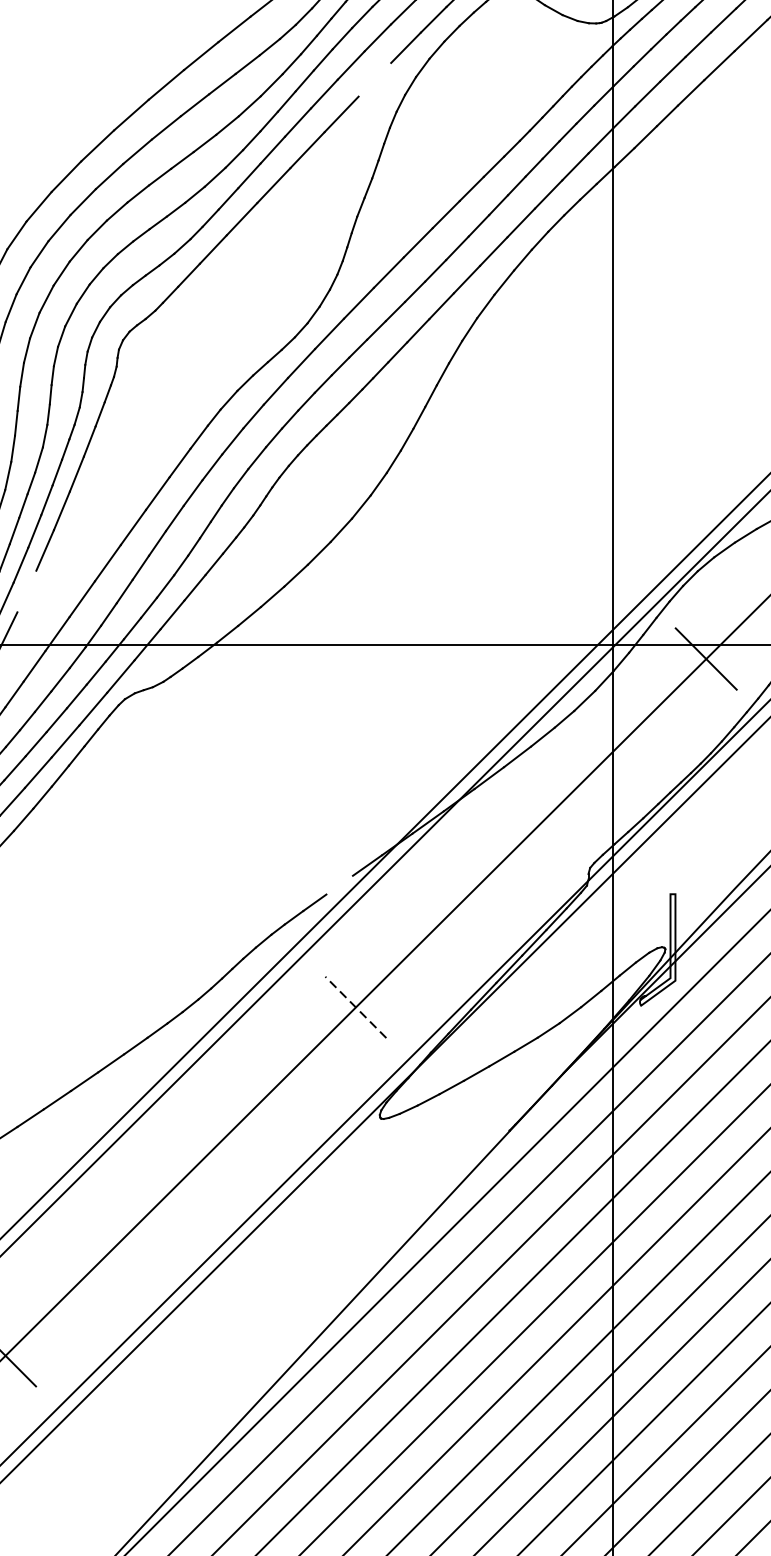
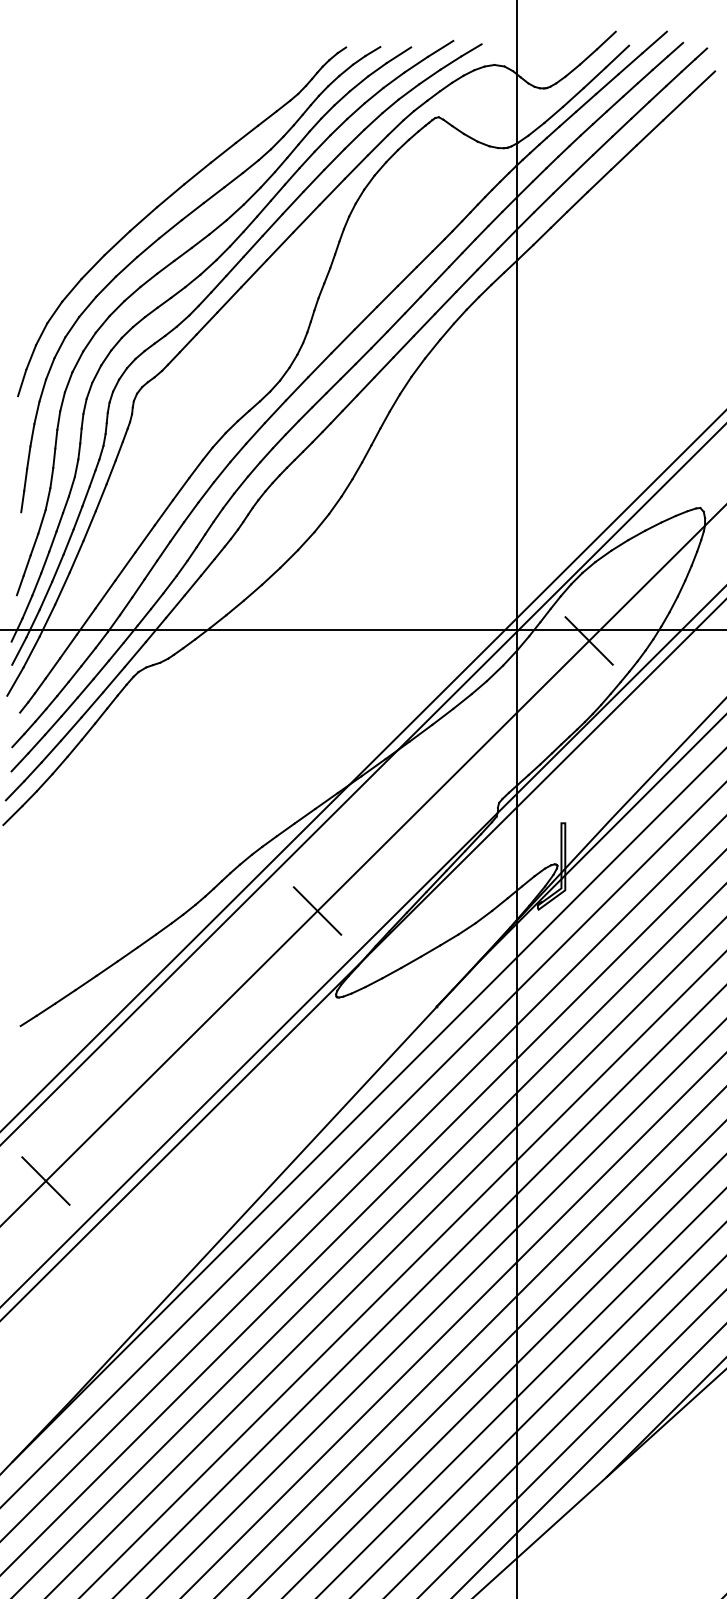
line: (373, 79) -> (331, 191), added
line: (26, 591) -> (62, 588), added
line: (339, 884) -> (304, 815), added
line: (355, 1008) -> (317, 911), dashed -> solid

